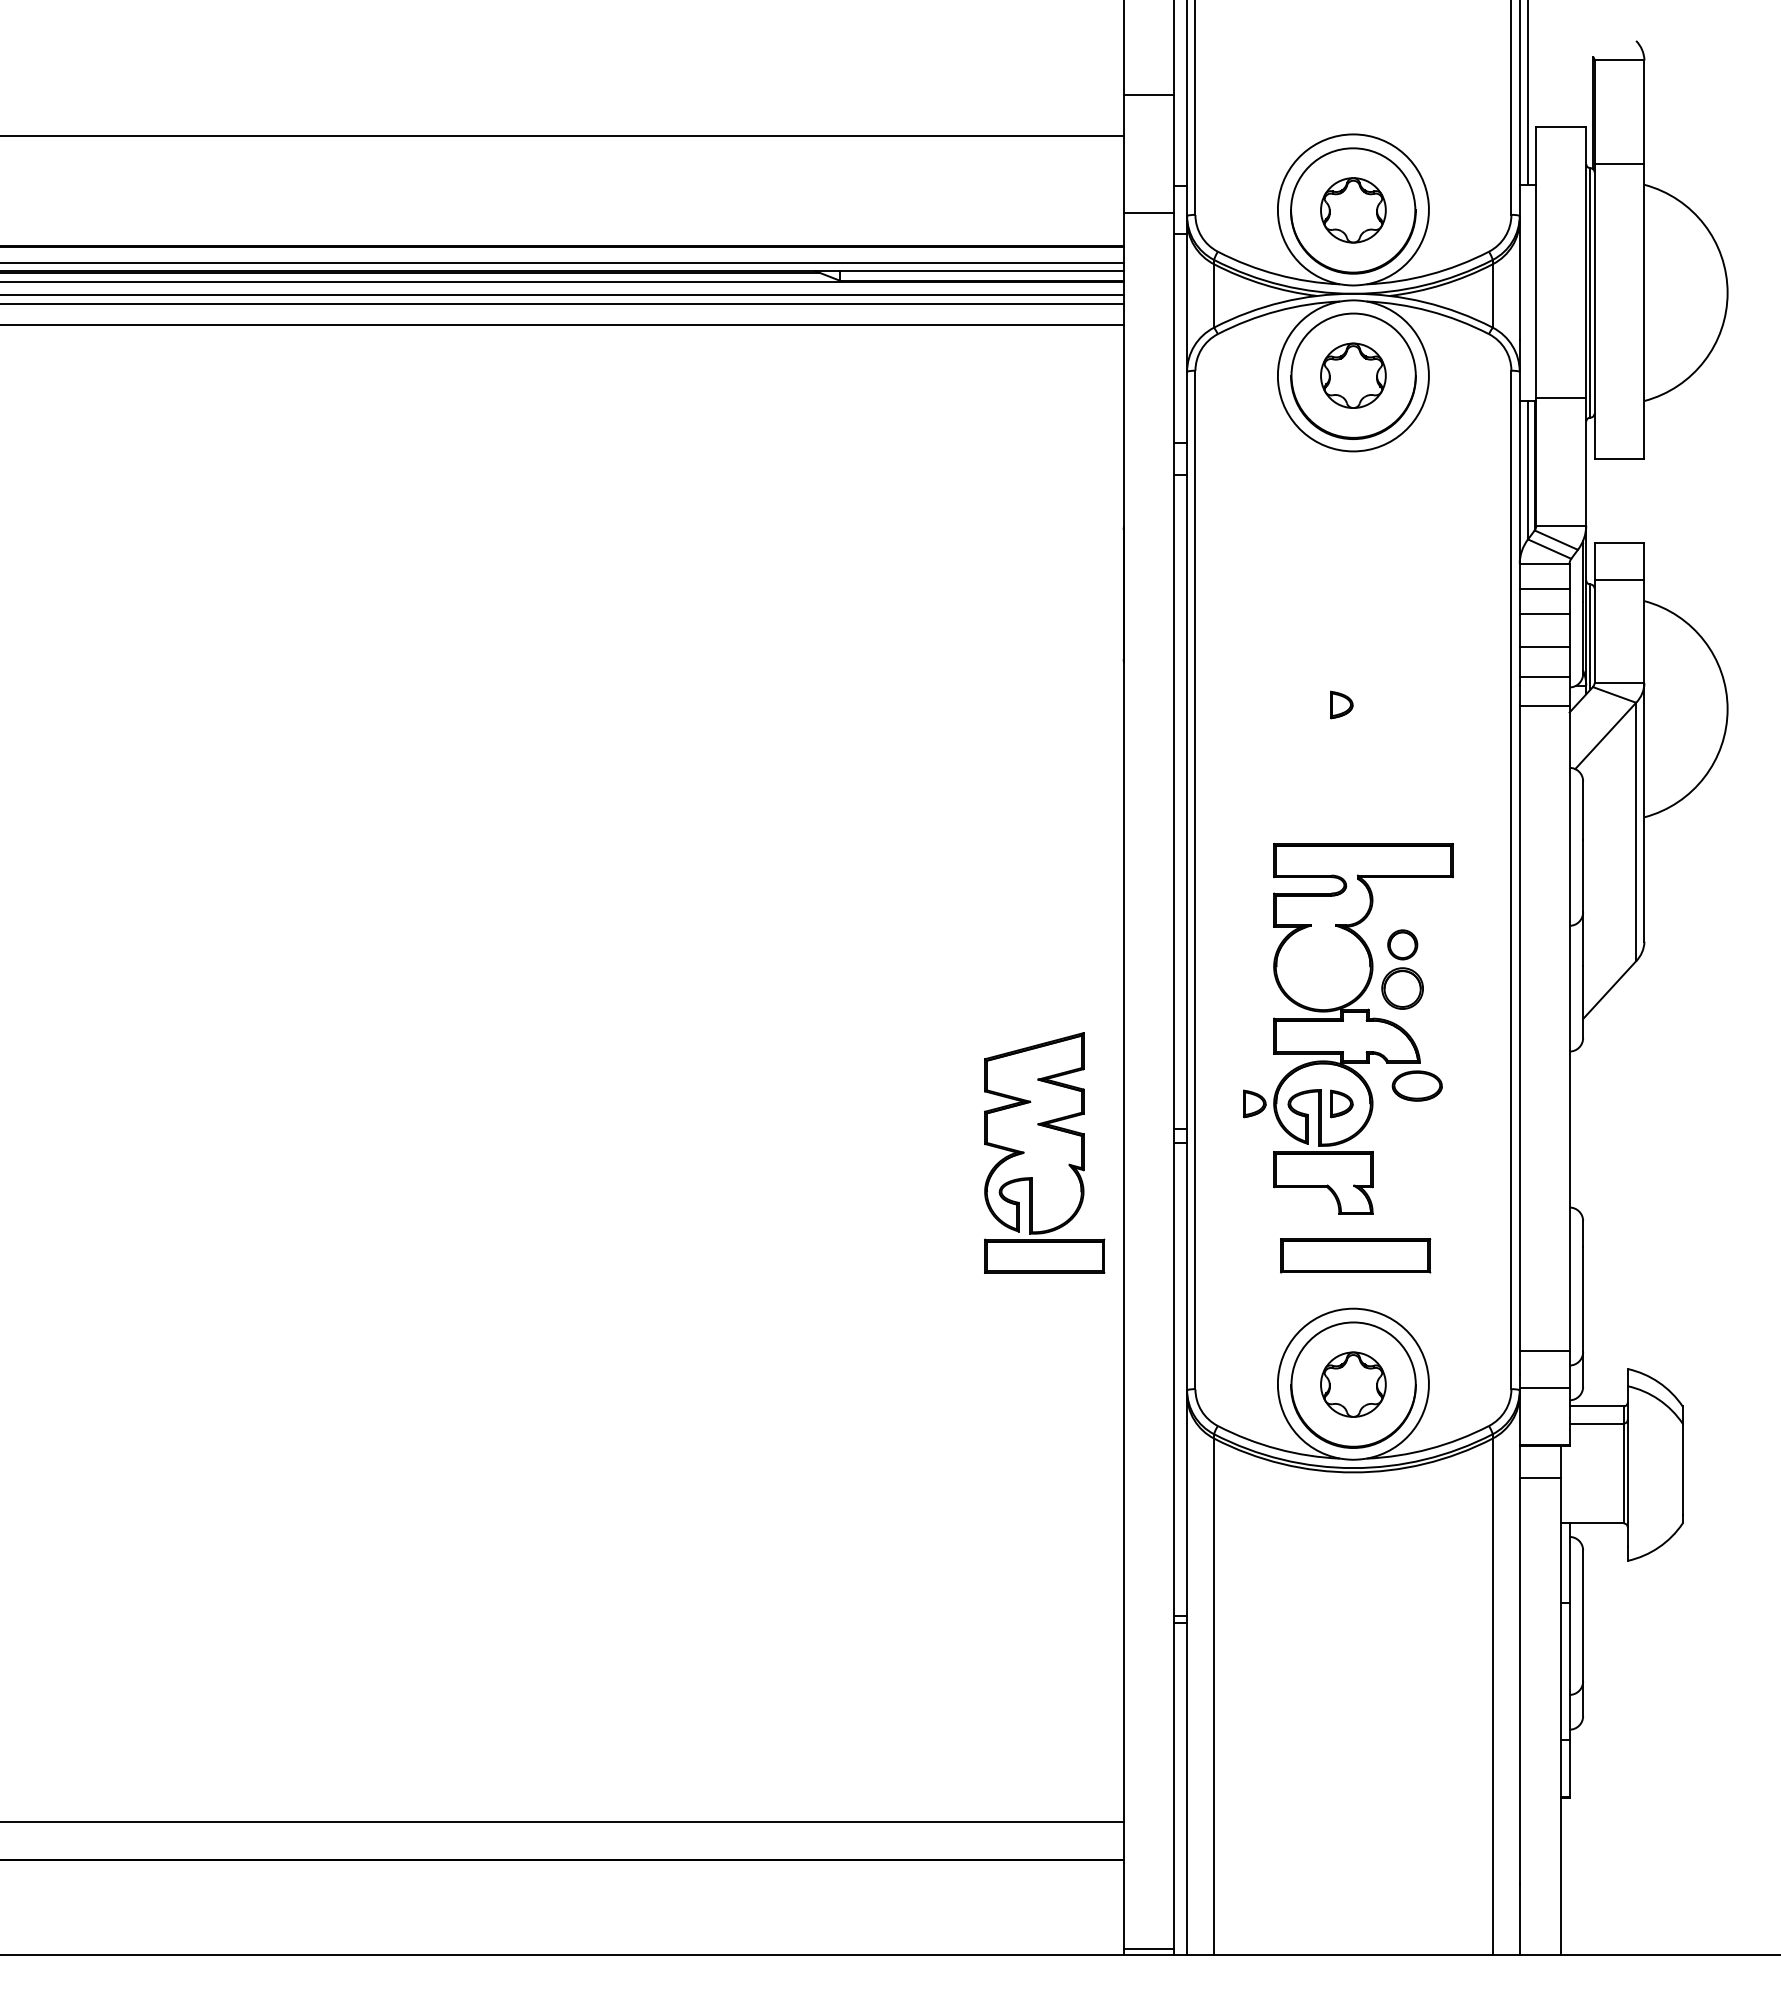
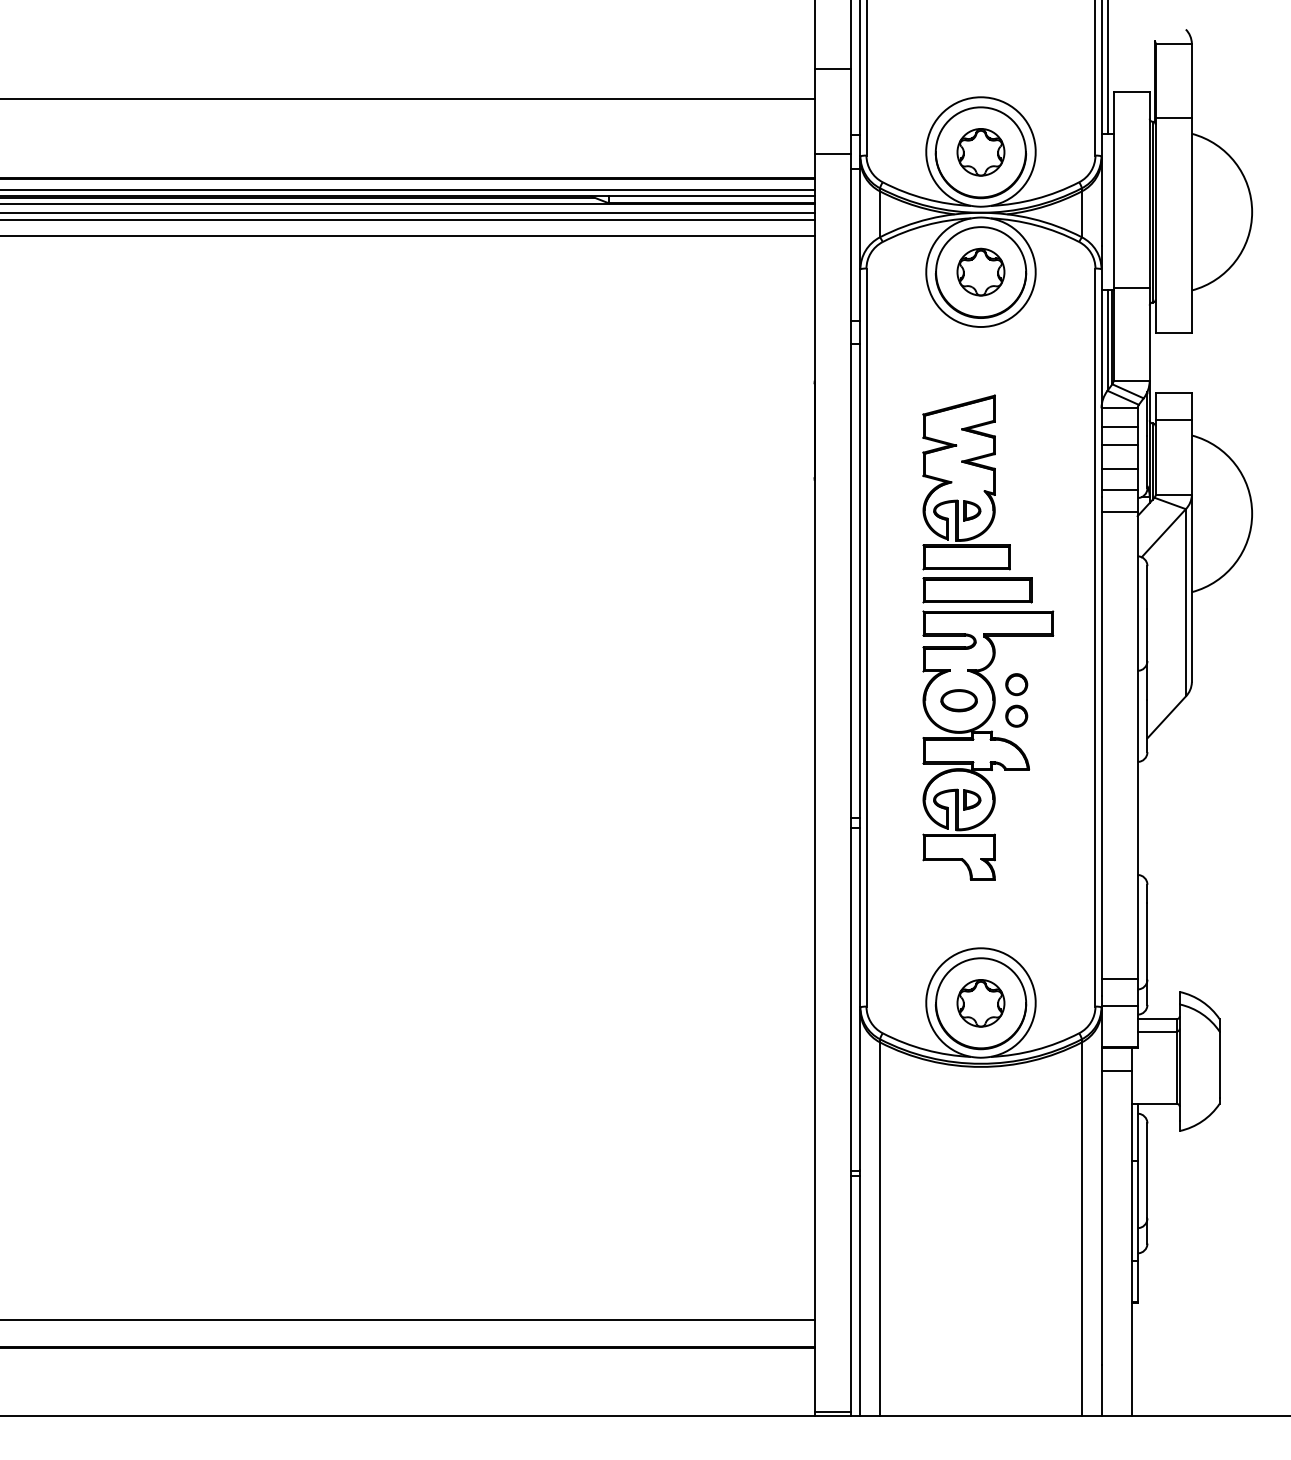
part: (1402, 988) -> (1016, 716), size x0.71
part: (1416, 1085) -> (958, 700), moved
part: (1254, 1103) -> (909, 799), removed
part: (1044, 1152) -> (966, 482), moved
part: (1355, 1255) -> (977, 590), moved

